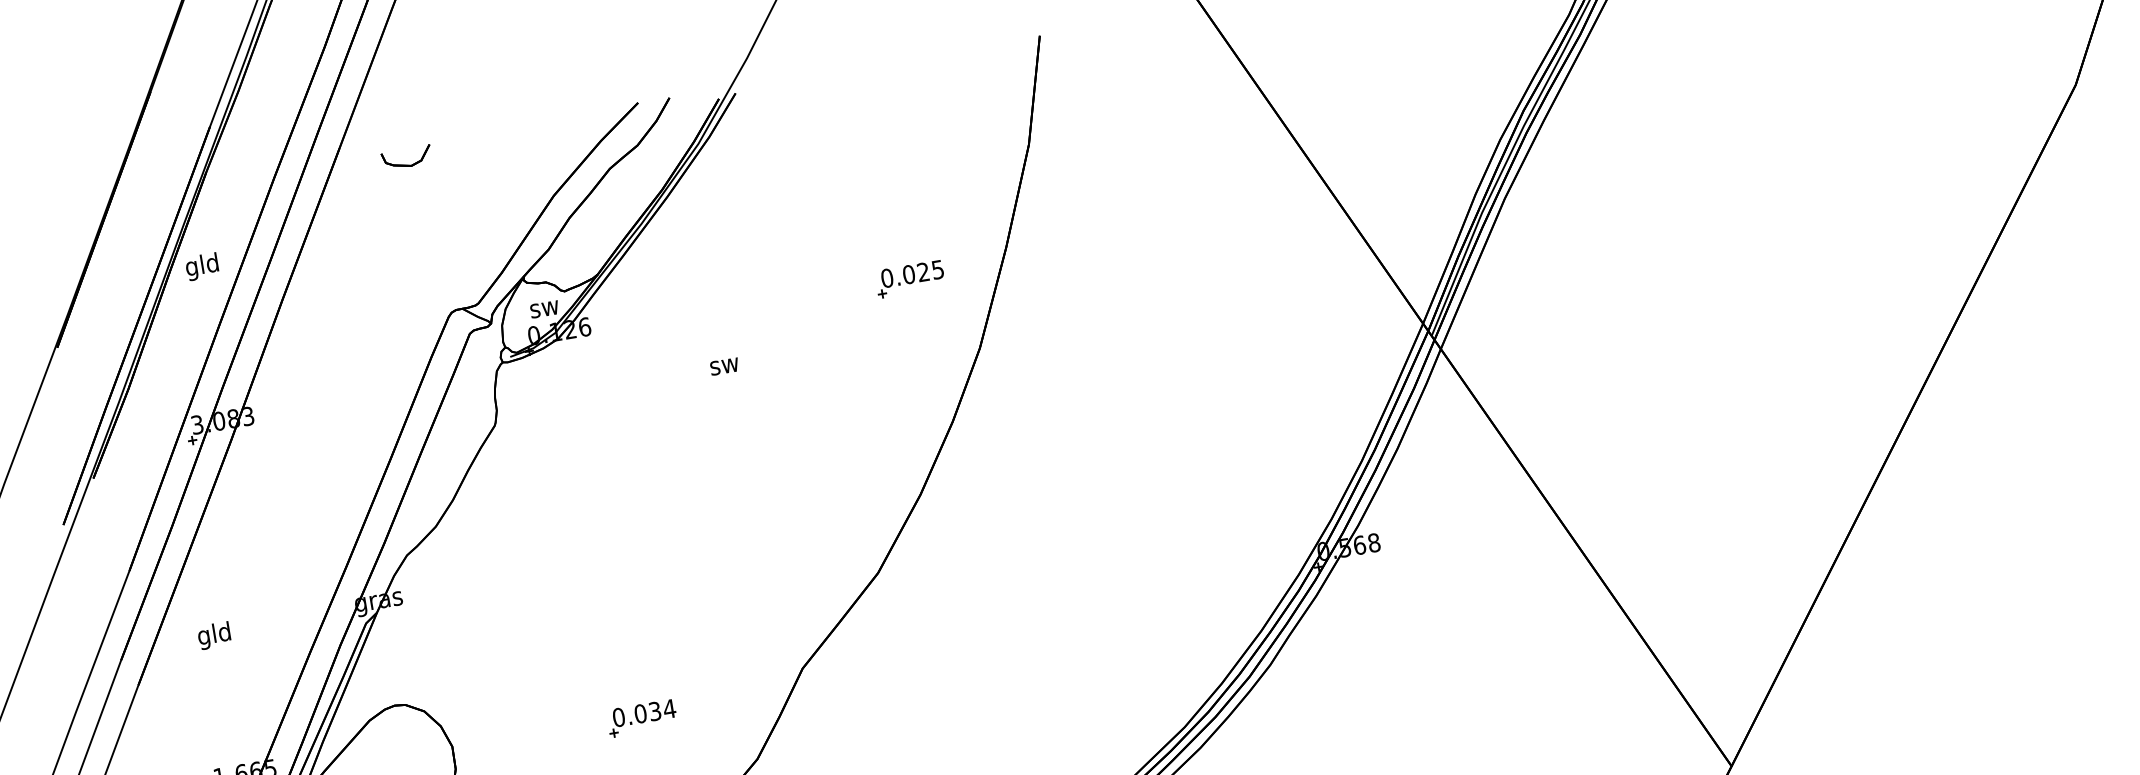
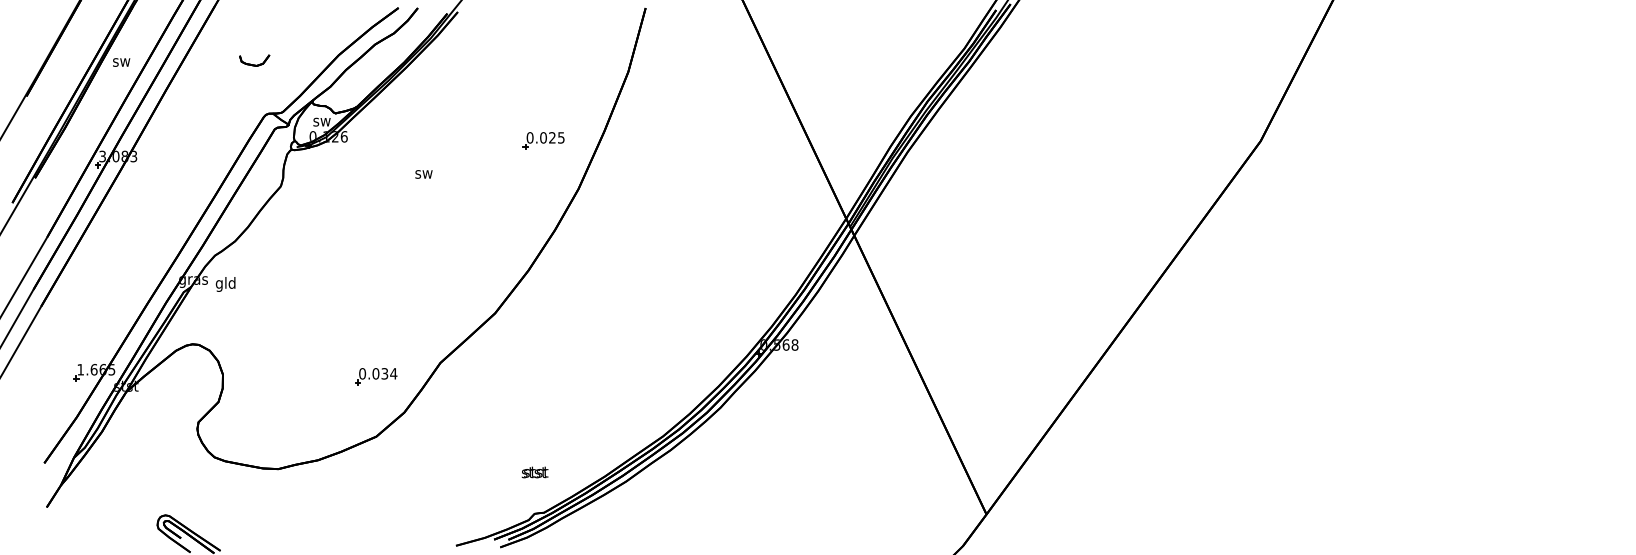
part: (406, 157) -> (254, 60), moved
text: (202, 266) -> (121, 62), gld -> sw
text: (214, 635) -> (225, 284), moved
part: (642, 718) -> (376, 376), moved

